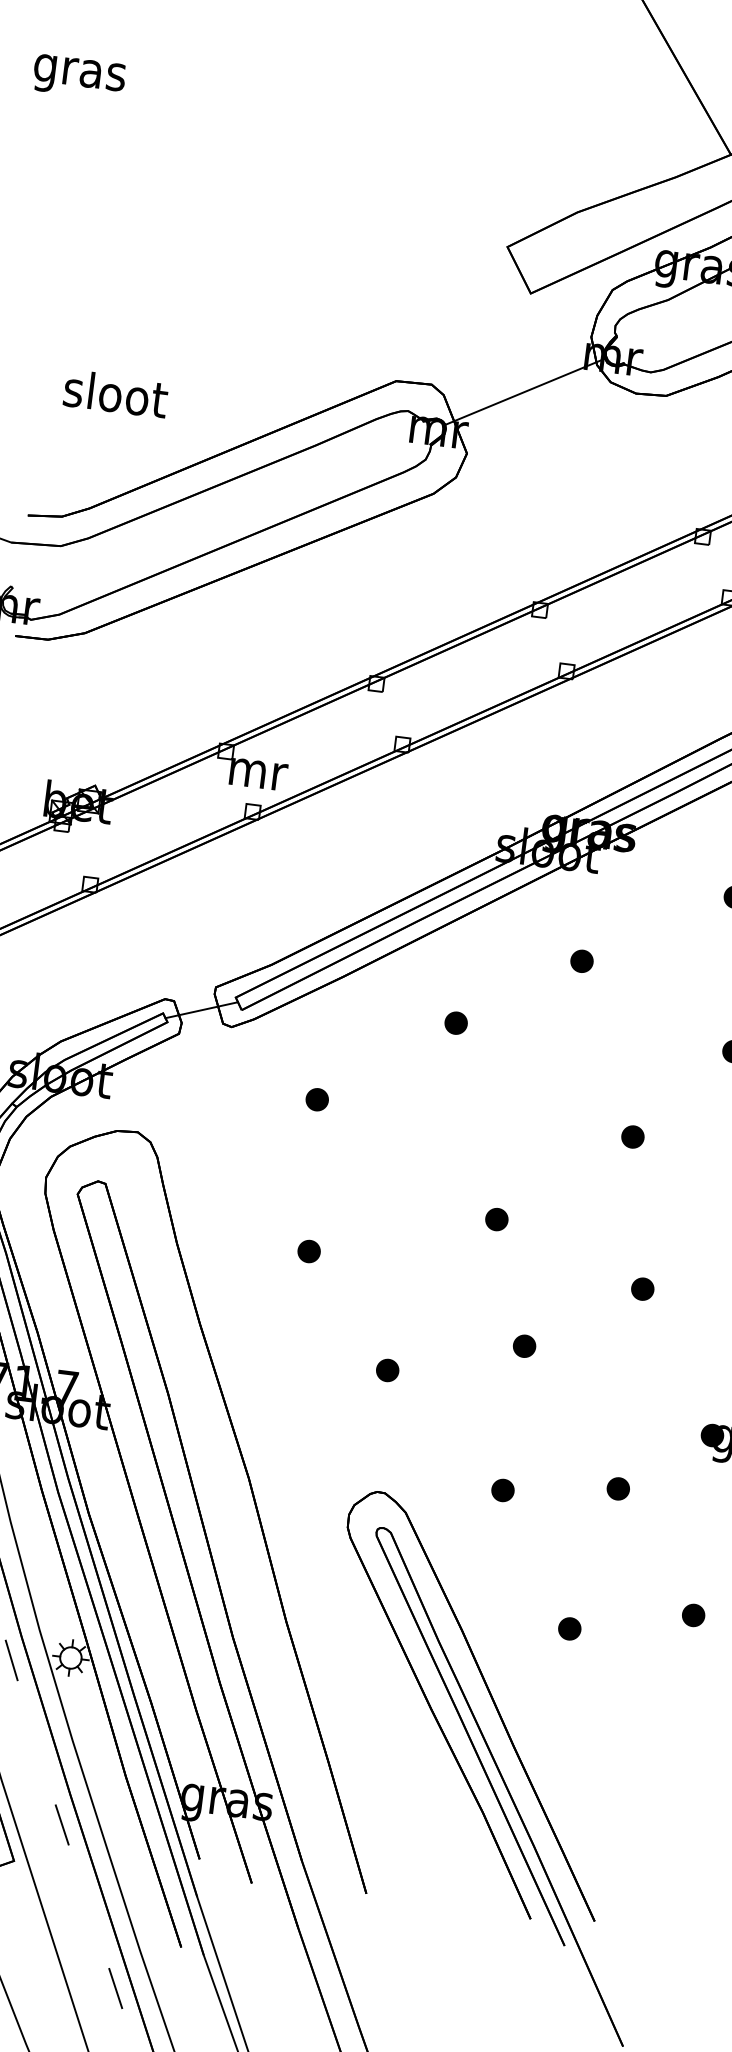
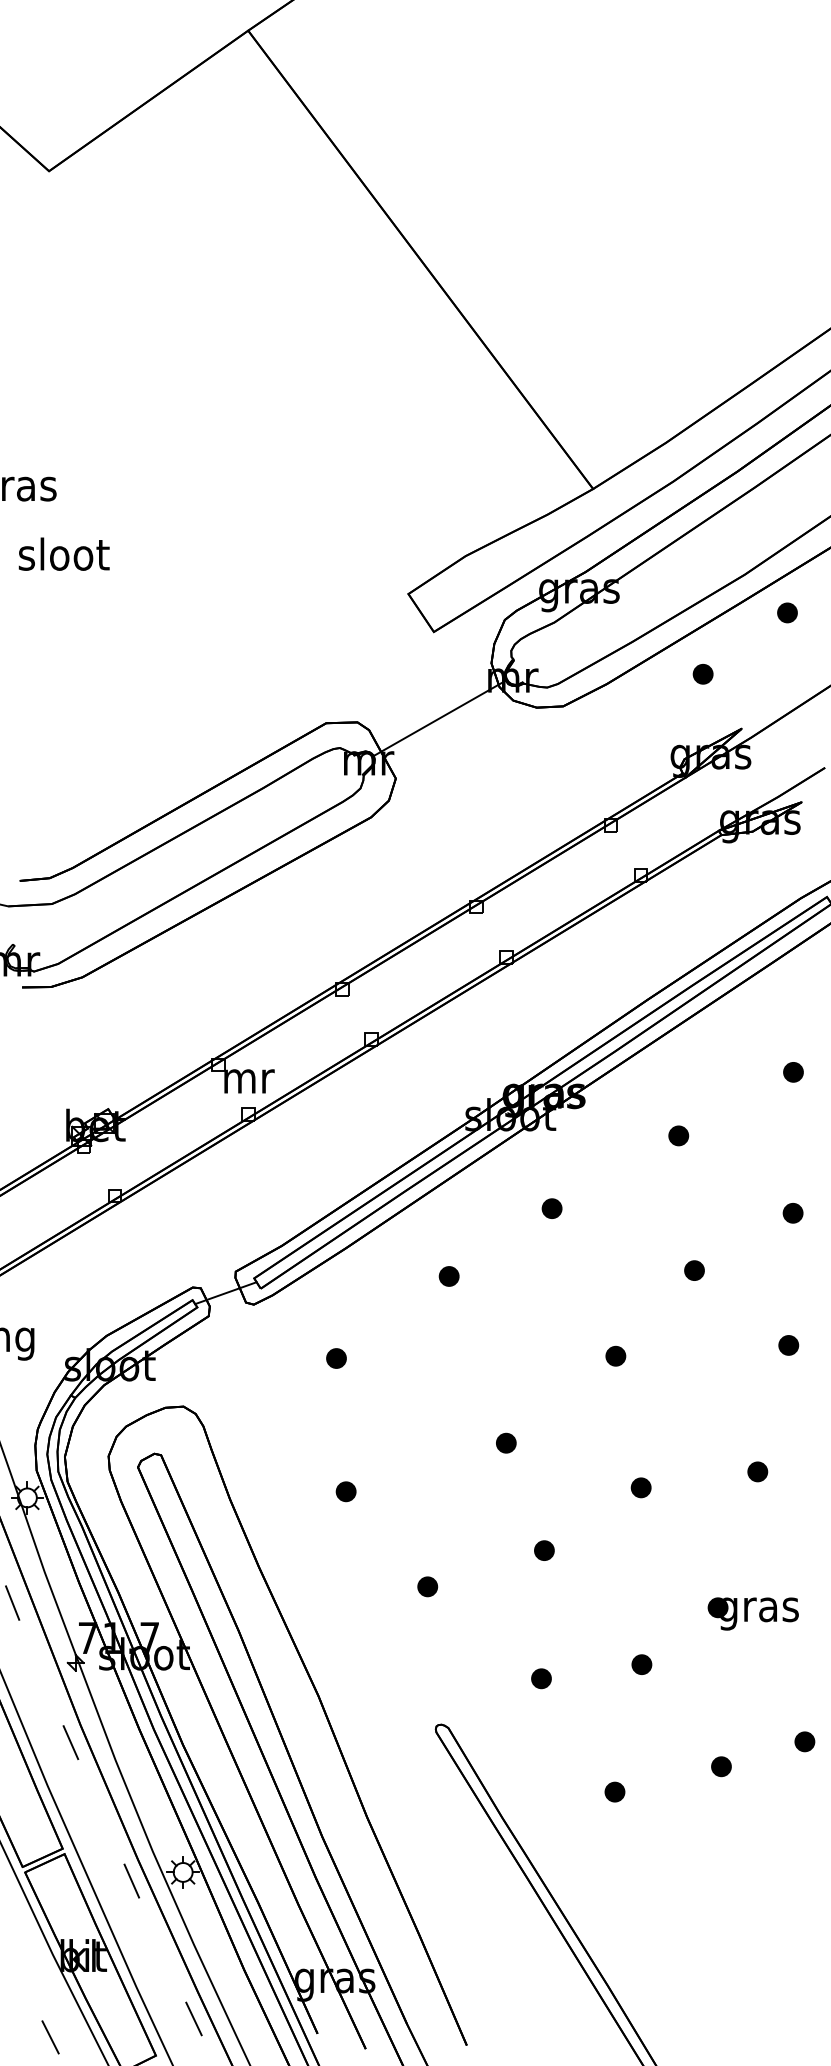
text: (115, 392) -> (63, 553), moved
part: (491, 1699) -> (554, 1862), removed

